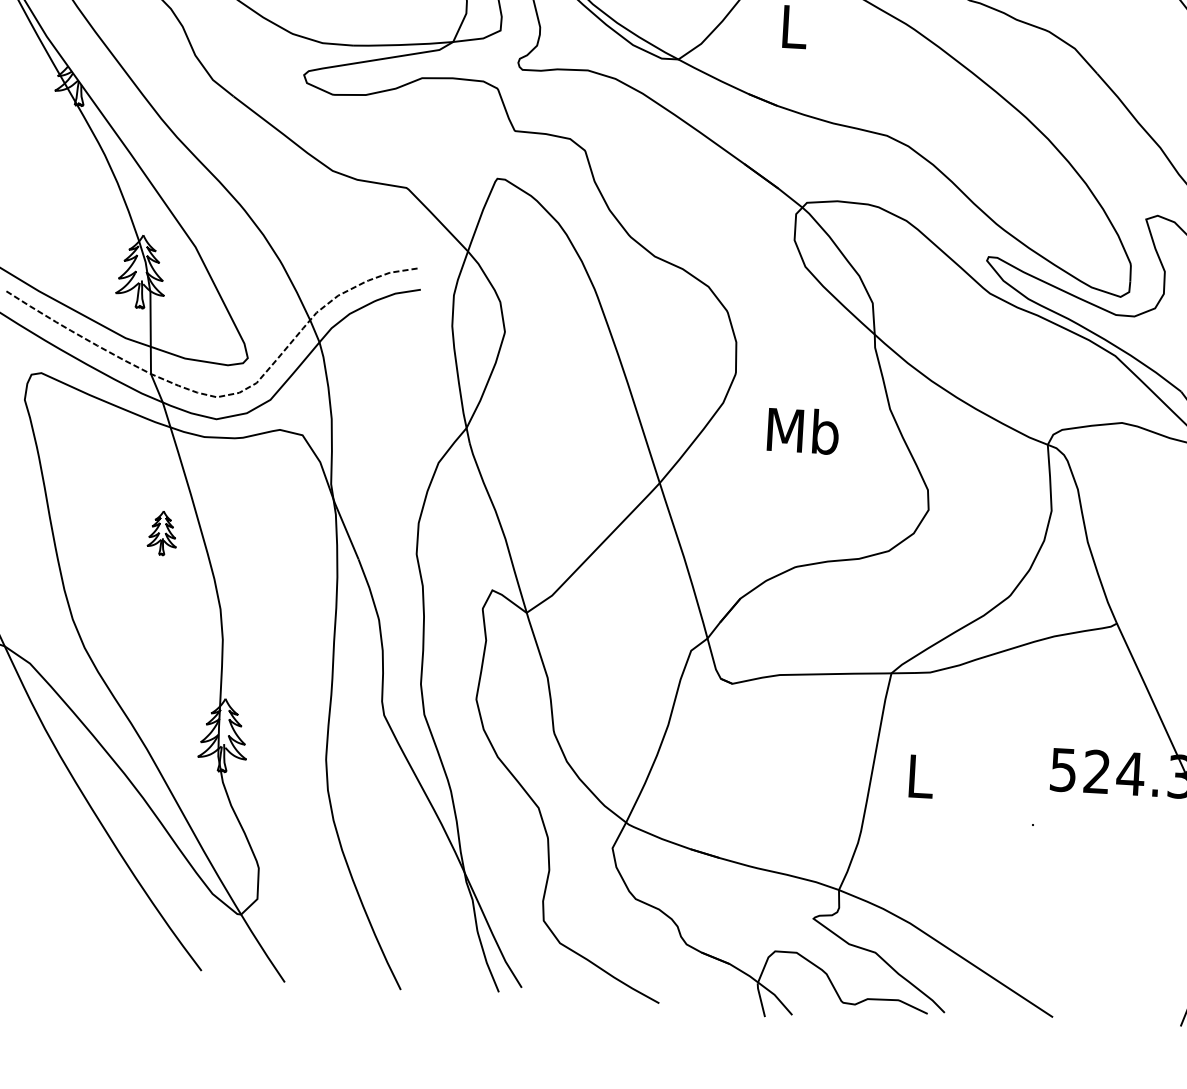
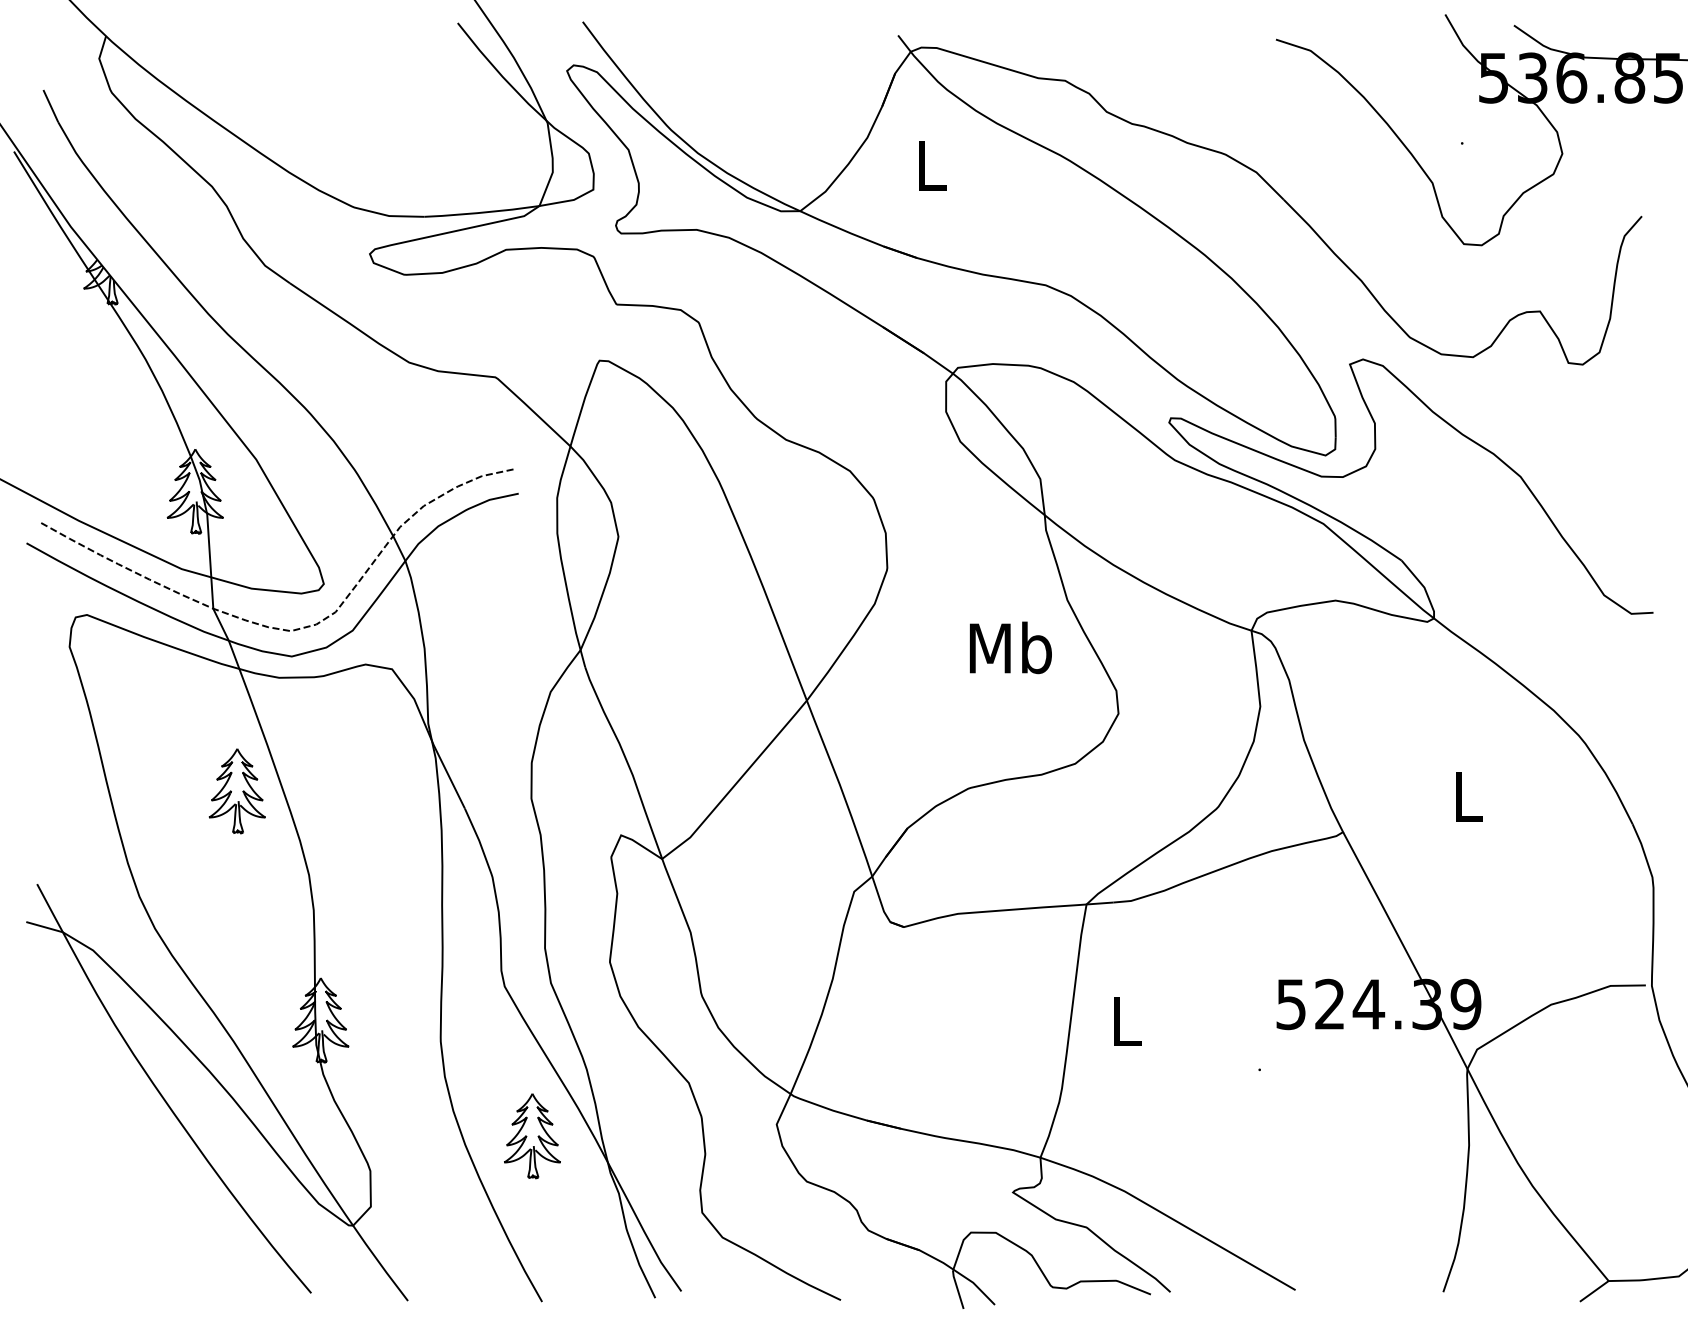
text: (803, 430) -> (1010, 647), moved
part: (161, 533) -> (236, 791), size x1.67
part: (400, 846) -> (532, 1136), added

